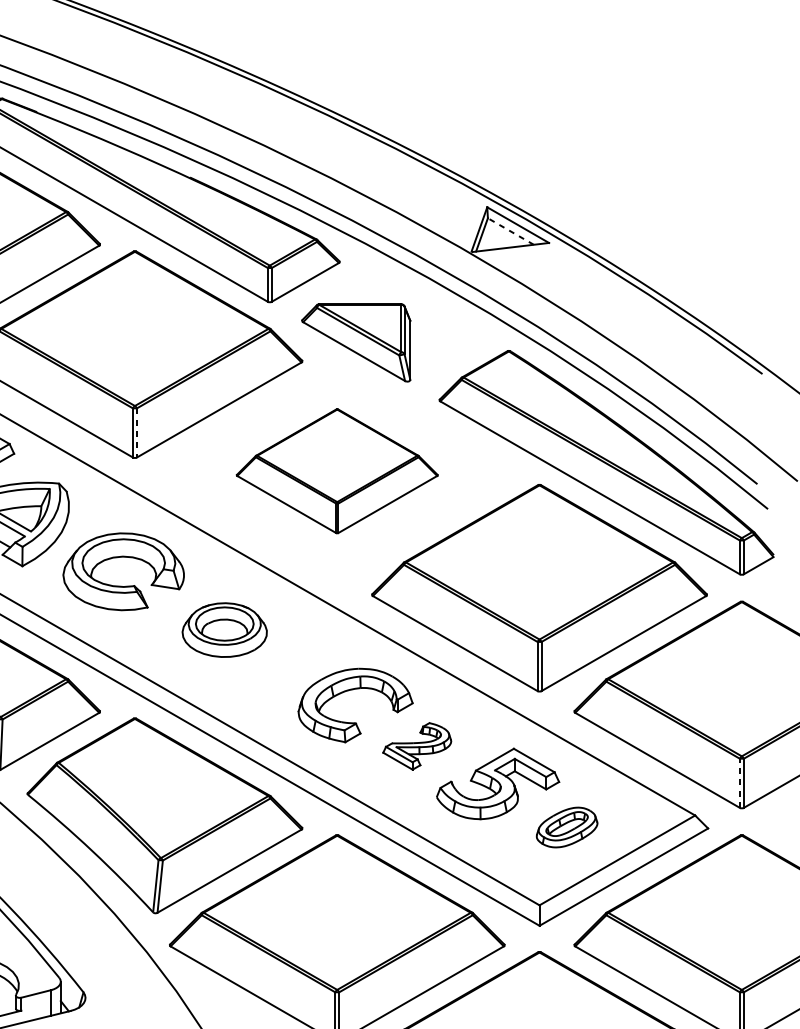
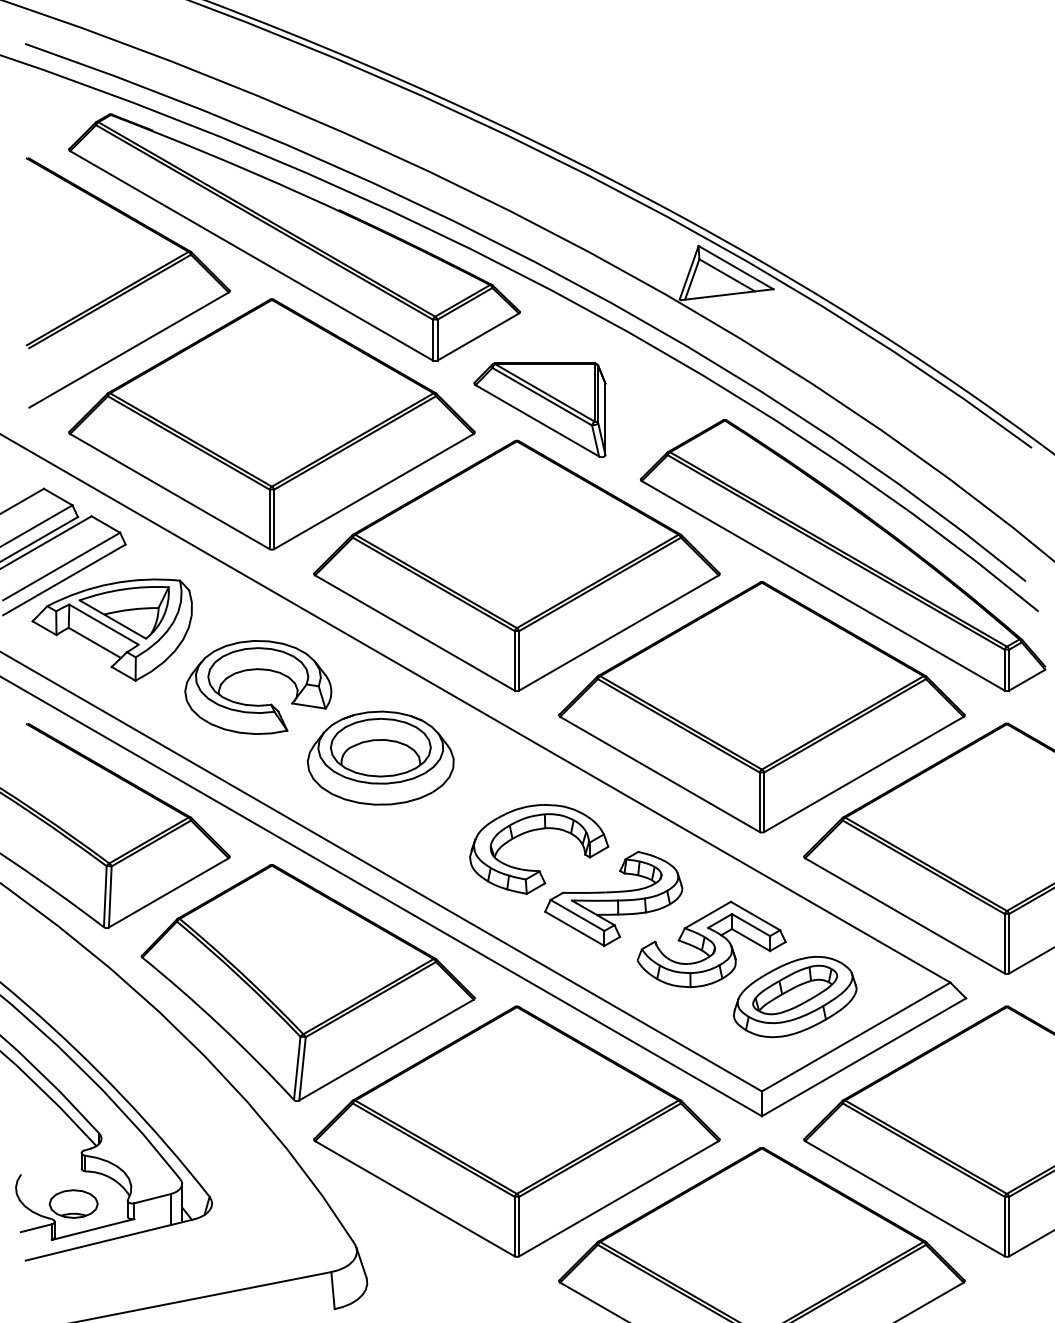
line: (510, 231) -> (726, 275), dashed -> solid
line: (137, 433) -> (274, 519), dashed -> solid
part: (336, 471) -> (516, 565), size x1.67
part: (224, 629) -> (380, 757), size x1.43
part: (416, 746) -> (613, 898), size x1.67
line: (739, 783) -> (1004, 943), dashed -> solid
part: (567, 827) -> (795, 997), size x1.67

